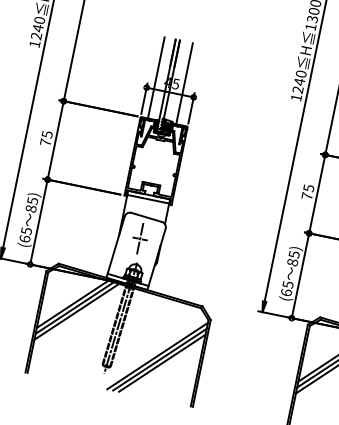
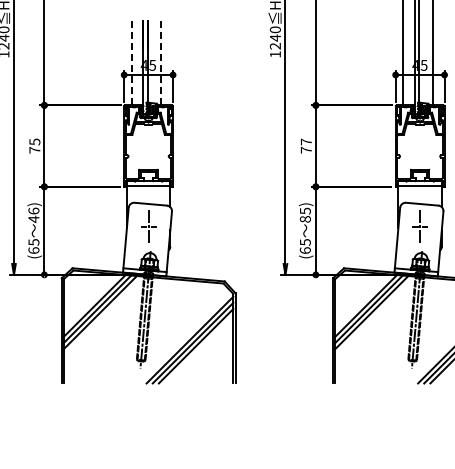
line: (155, 78) -> (131, 63), solid -> dashed
line: (184, 83) -> (161, 63), solid -> dashed
text: (309, 187) -> (306, 141), 75 -> 77
text: (31, 204) -> (33, 214), 85) -> 46)

